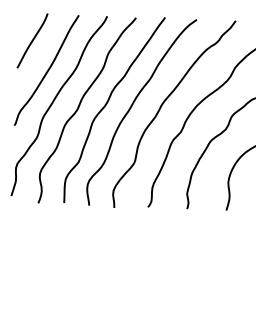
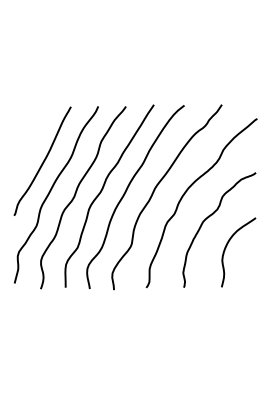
curve: (32, 40) -> (27, 133), removed

